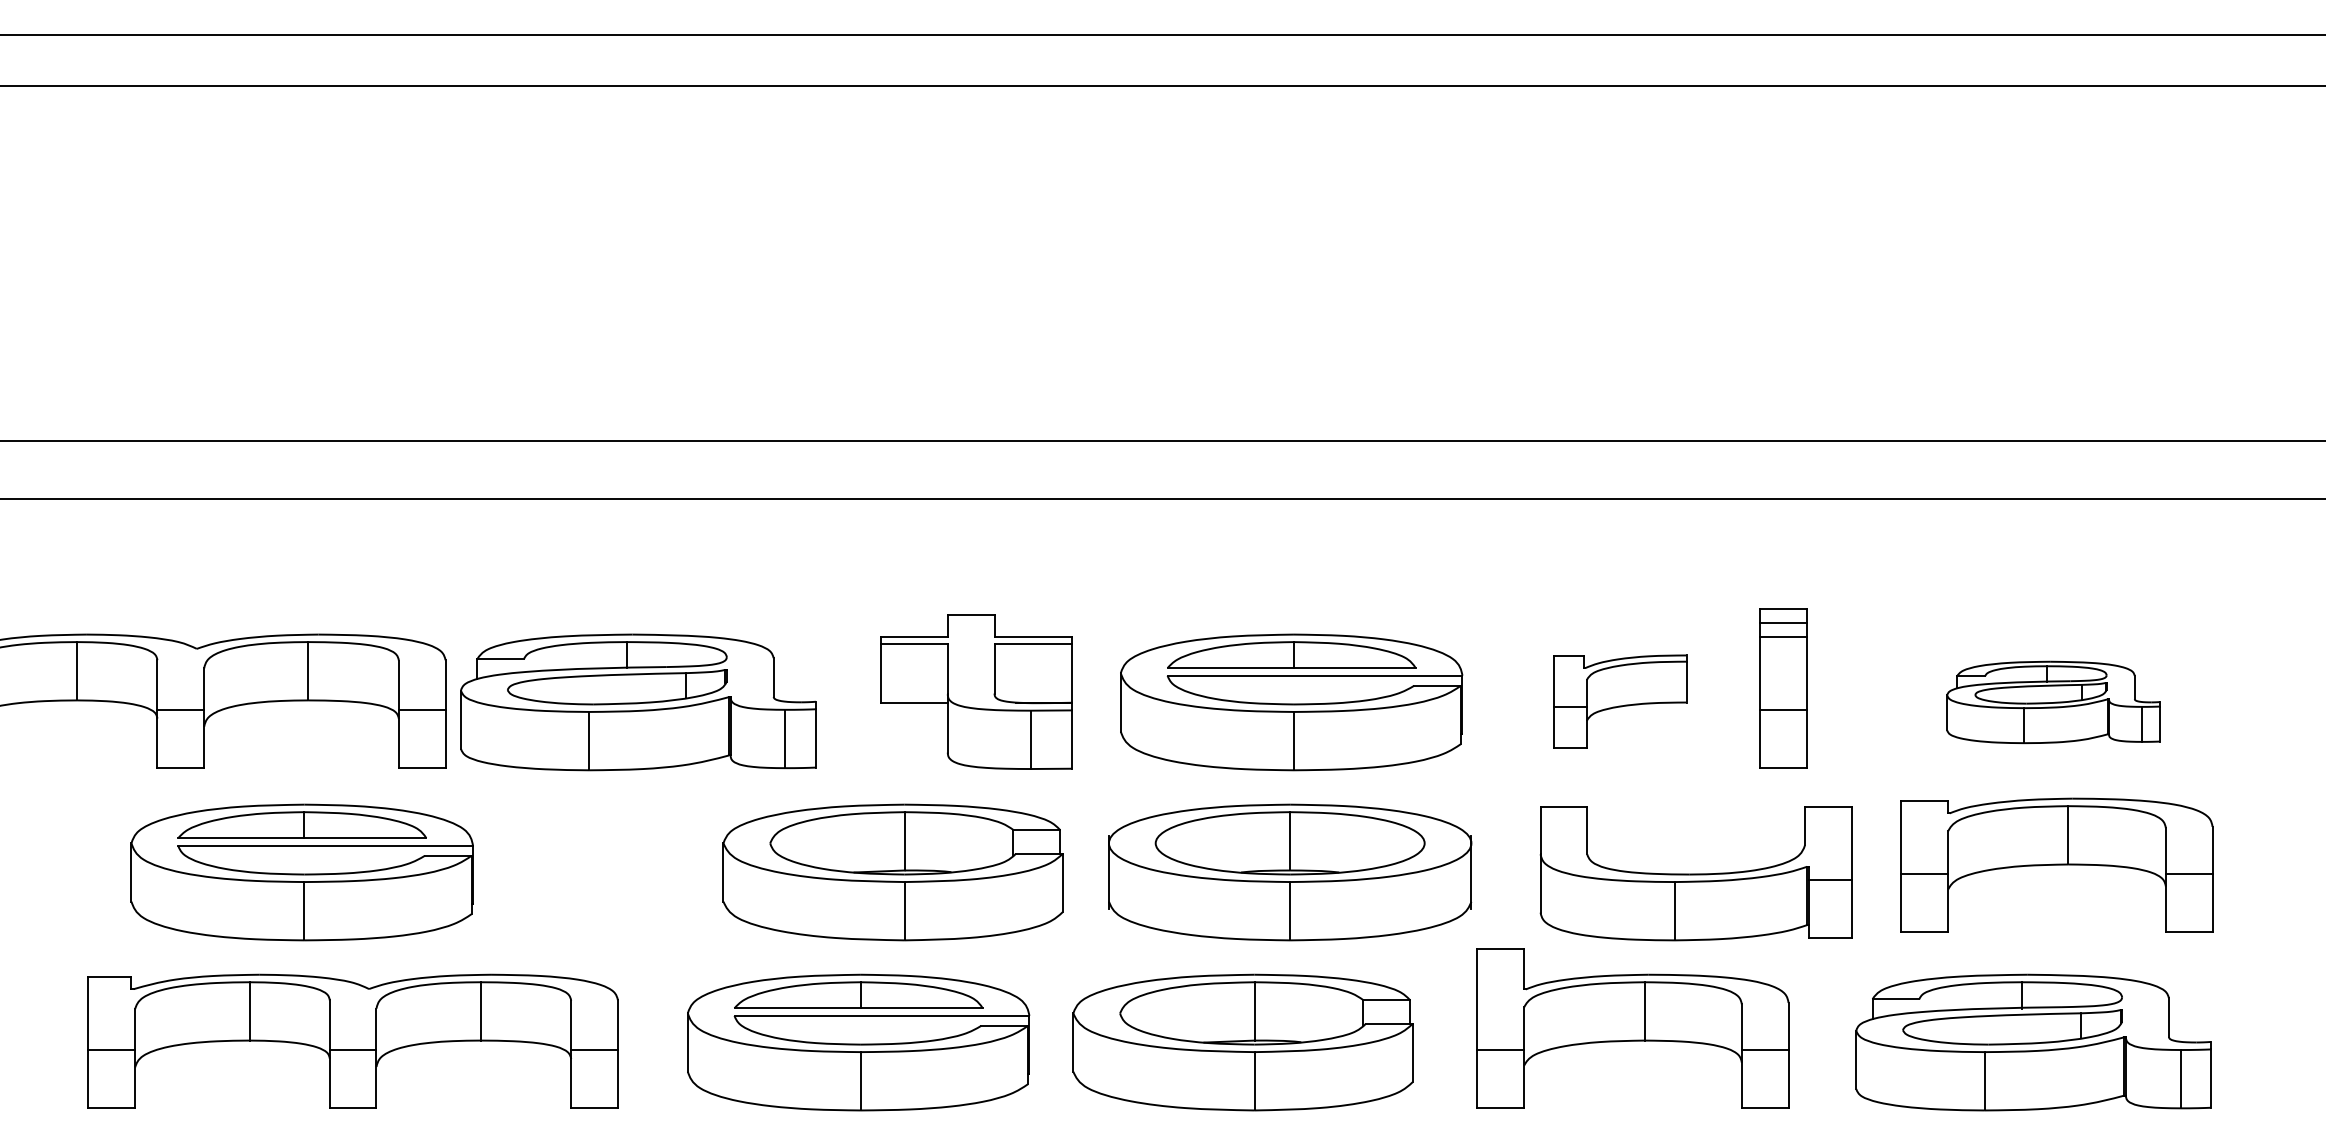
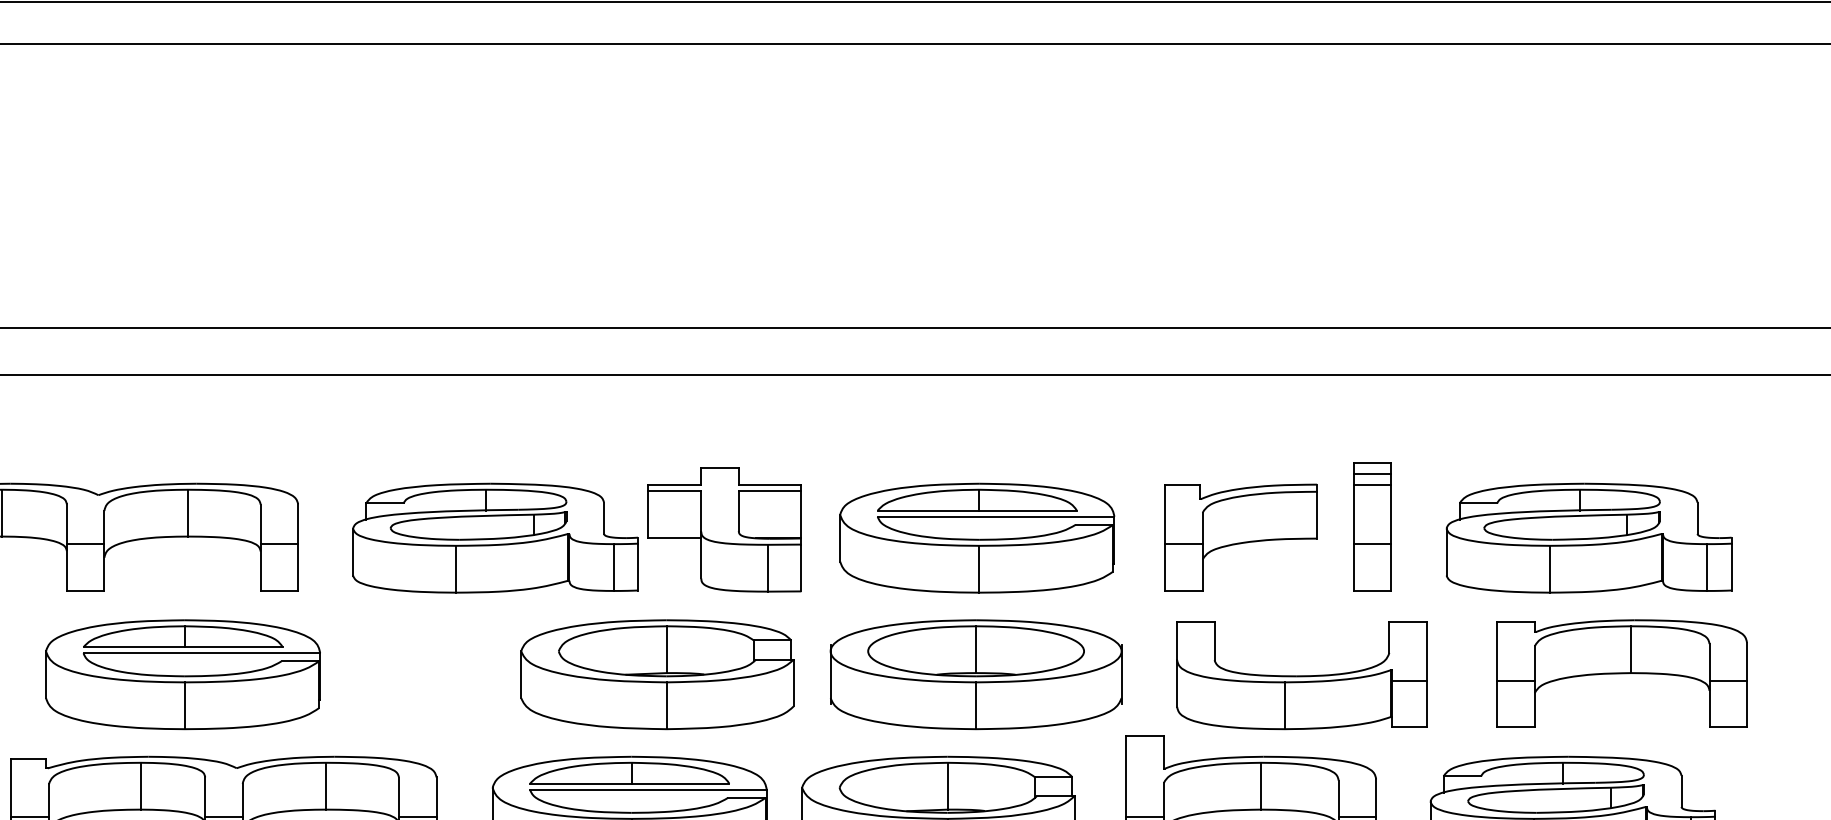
part: (1620, 701) -> (1241, 537), size x1.43
part: (638, 702) -> (495, 538), moved
part: (2053, 702) -> (1588, 538), size x1.67
part: (2056, 864) -> (1621, 673), moved

